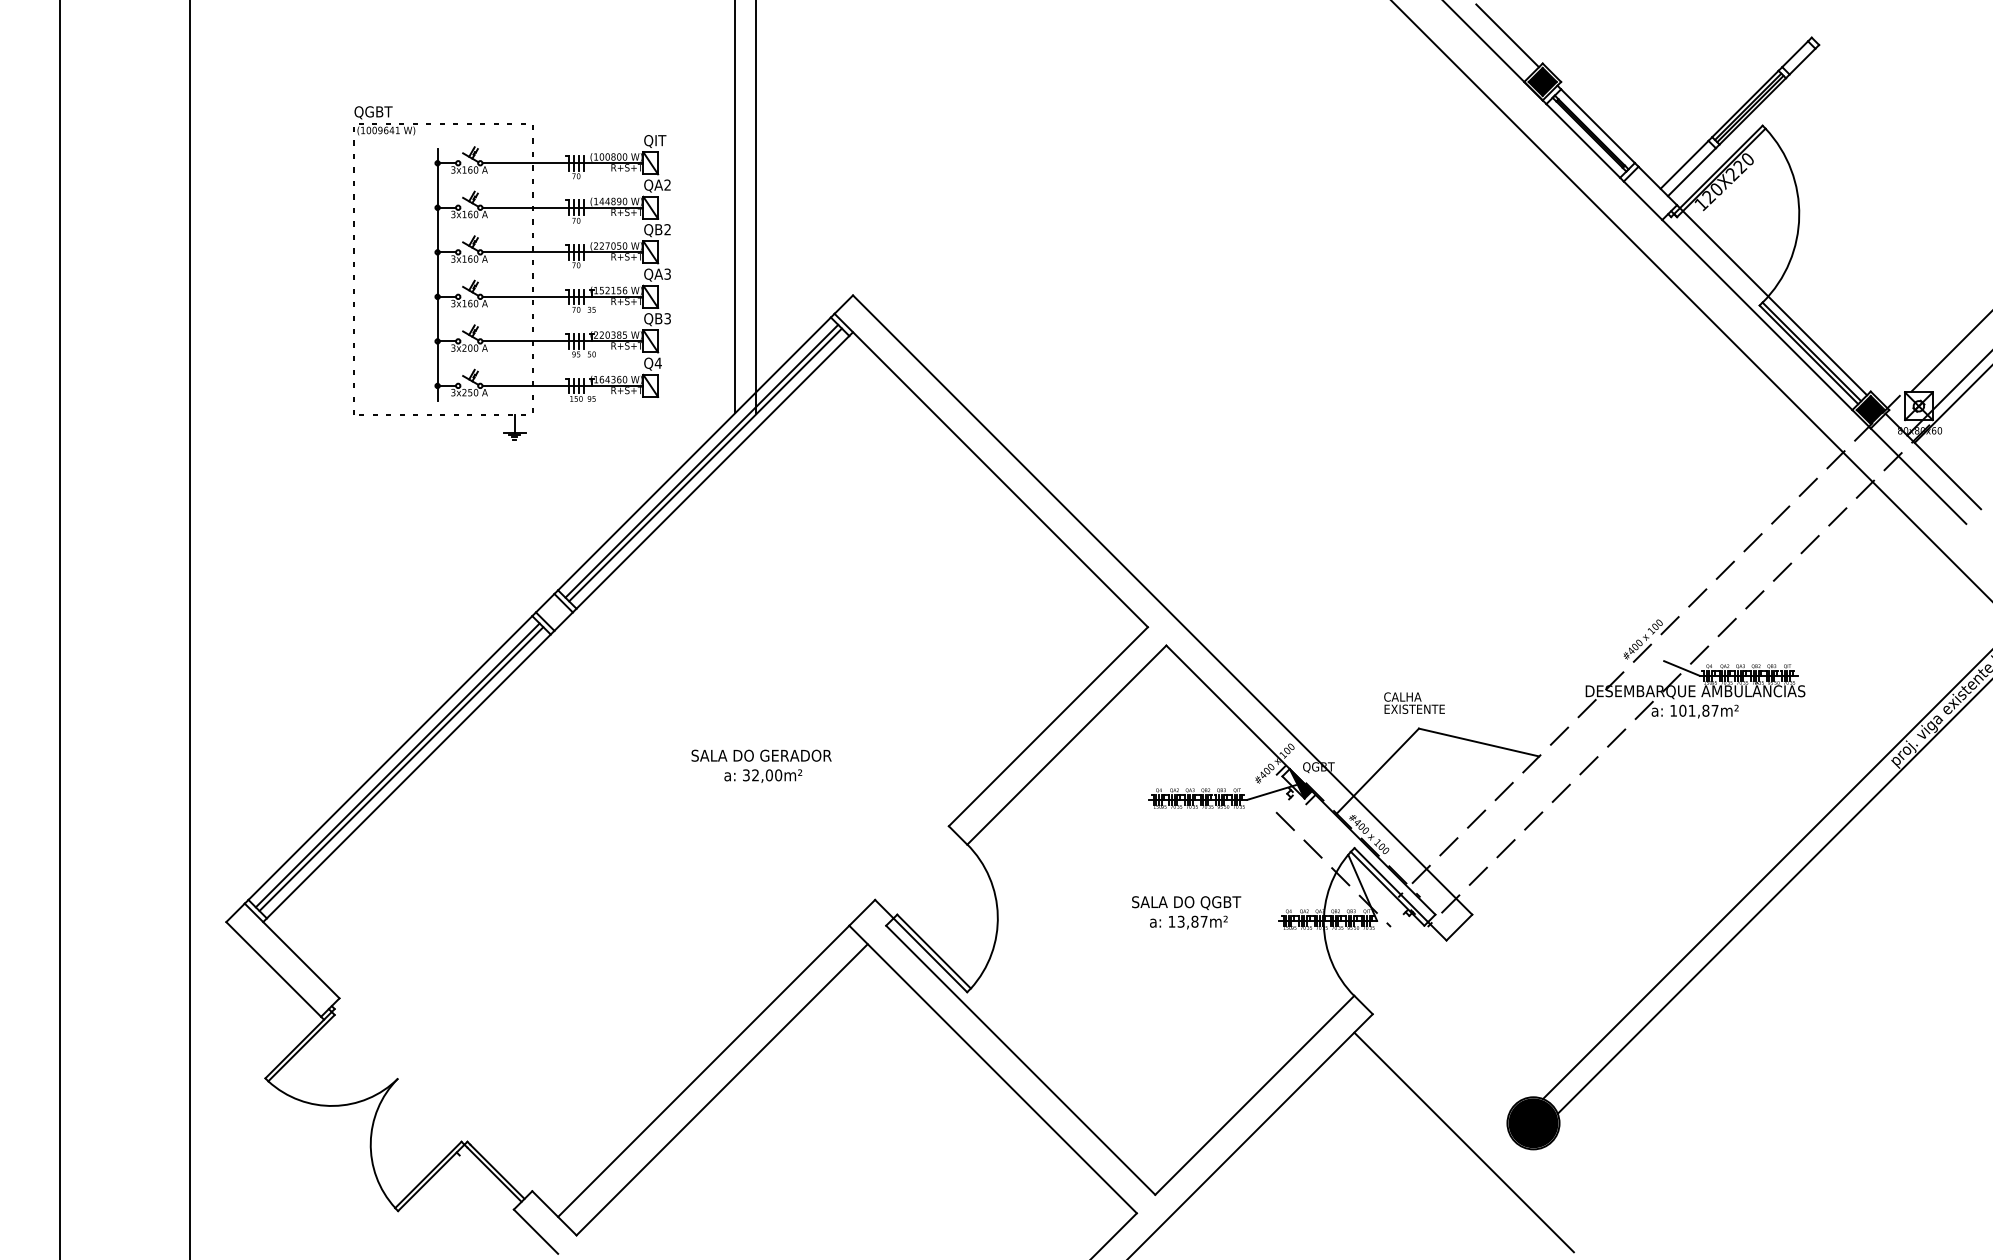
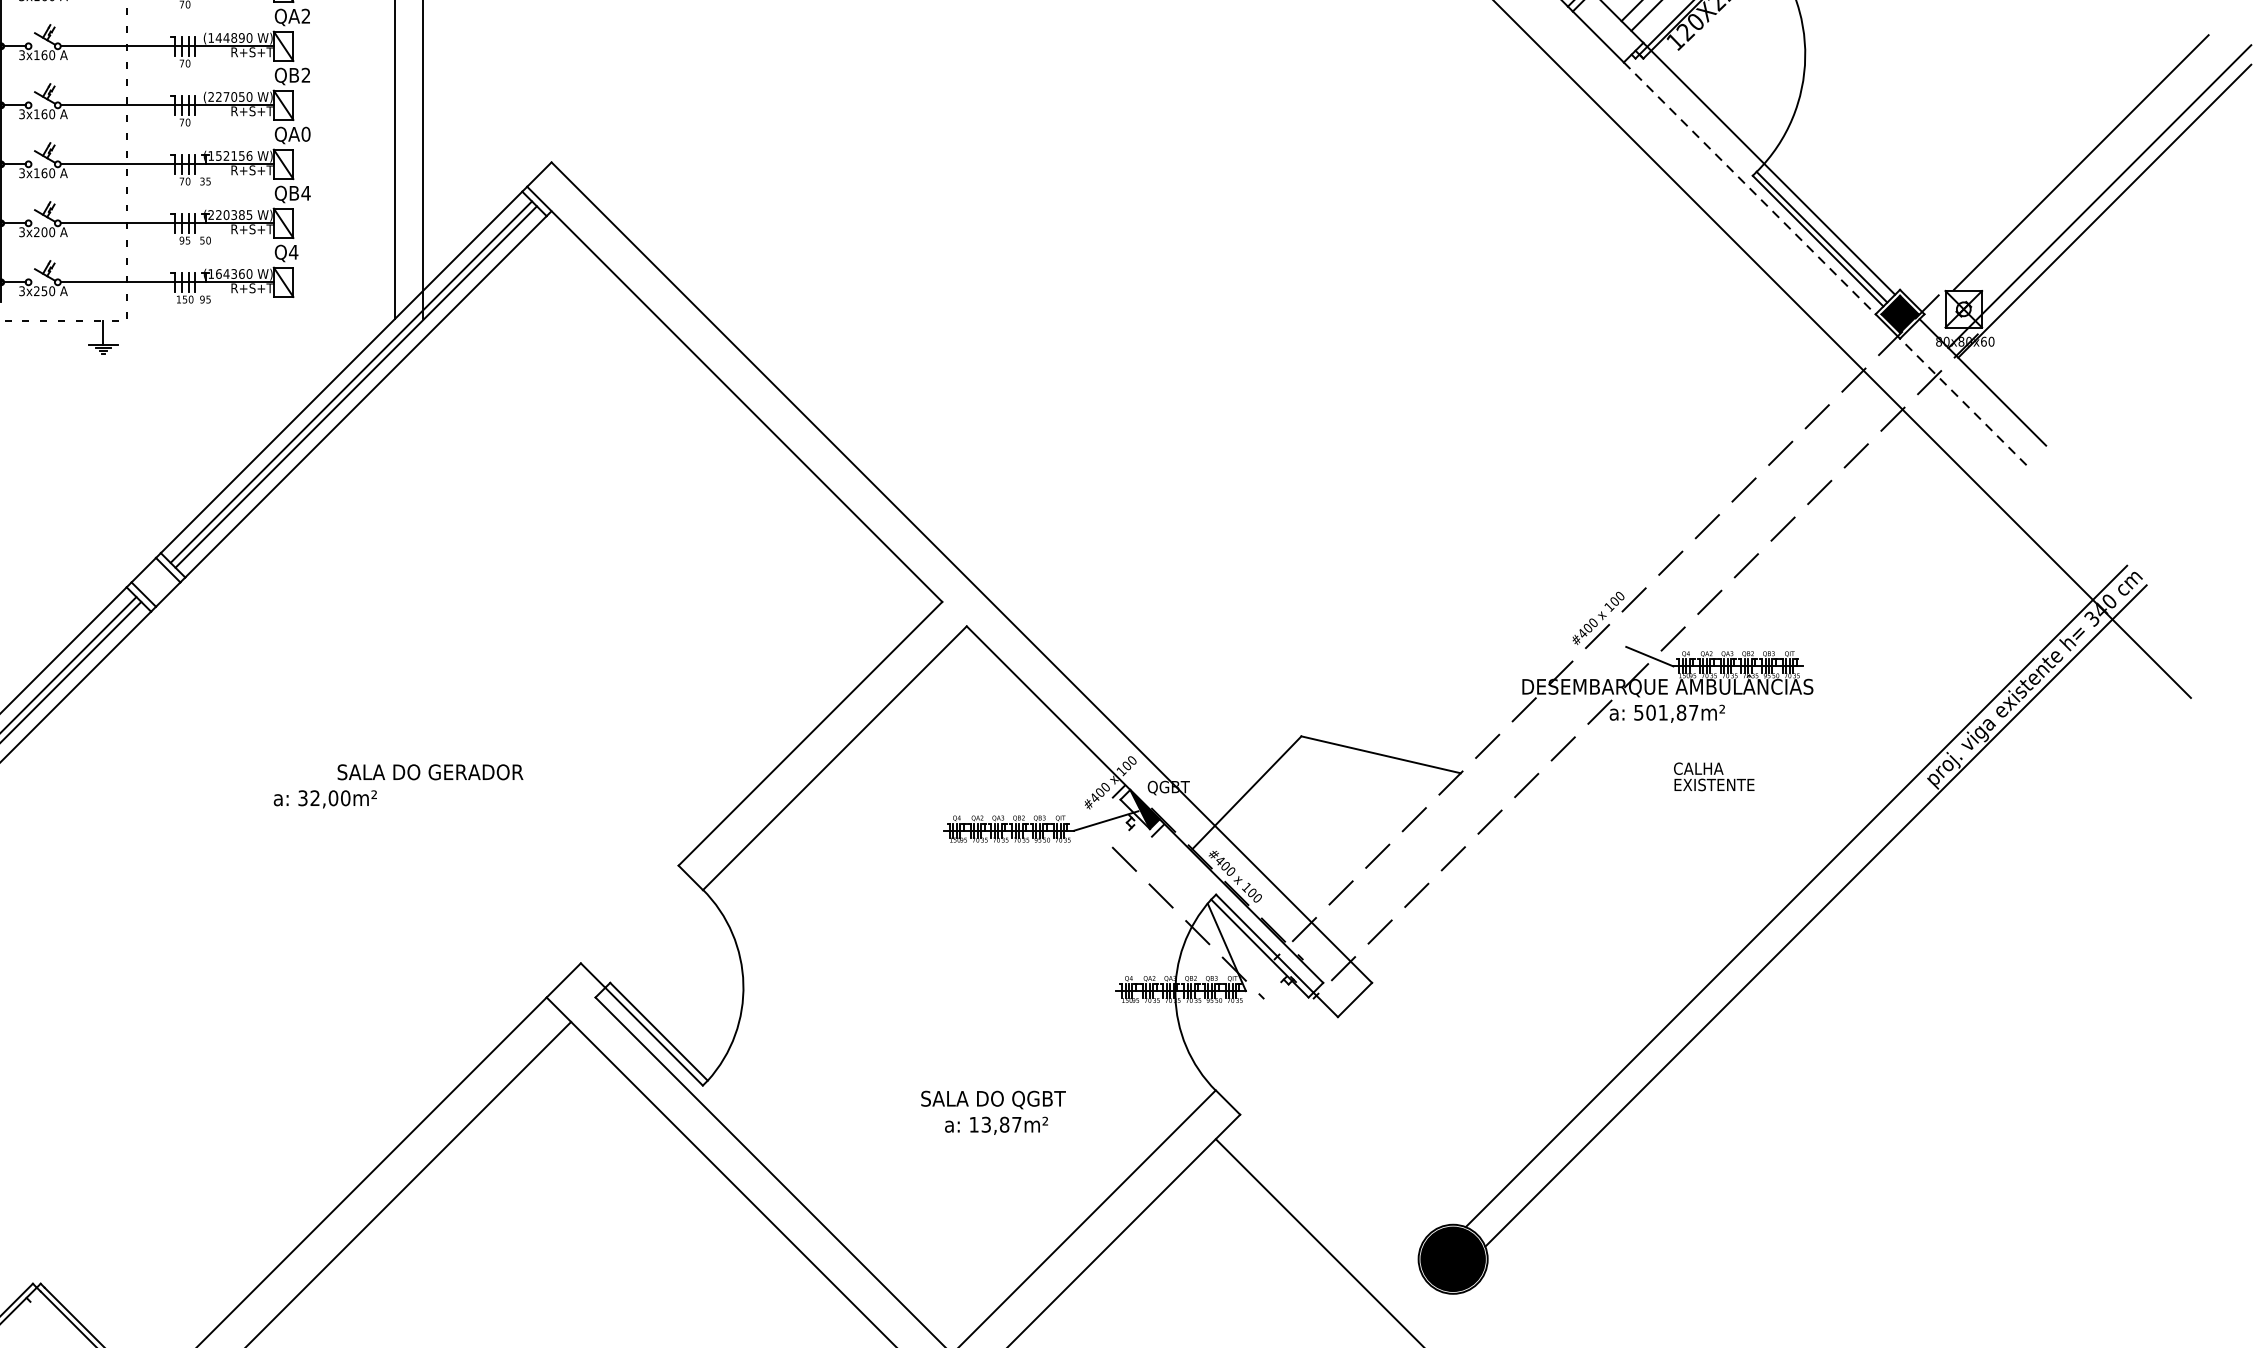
text: (667, 273) -> (305, 133), QA3 -> QA0
line: (1757, 315) -> (1749, 189), solid -> dashed
text: (667, 318) -> (305, 192), QB3 -> QB4
line: (1918, 476) -> (1963, 402), solid -> dashed
text: (1414, 702) -> (1714, 775), moved
text: (1673, 710) -> (1638, 712), 101,87m² -> 501,87m²
text: (763, 775) -> (325, 798), moved
text: (1186, 912) -> (993, 1112), moved

